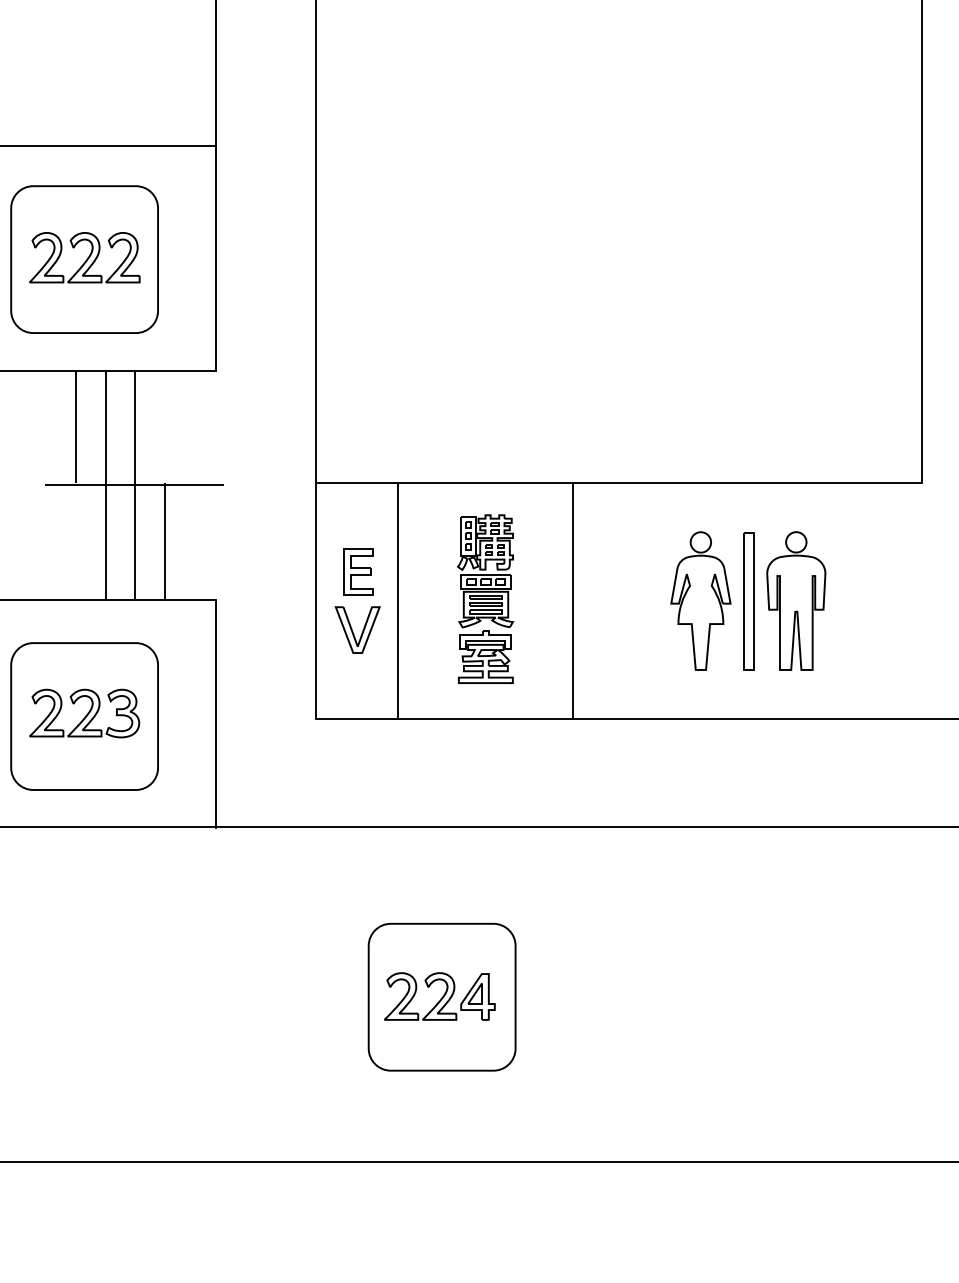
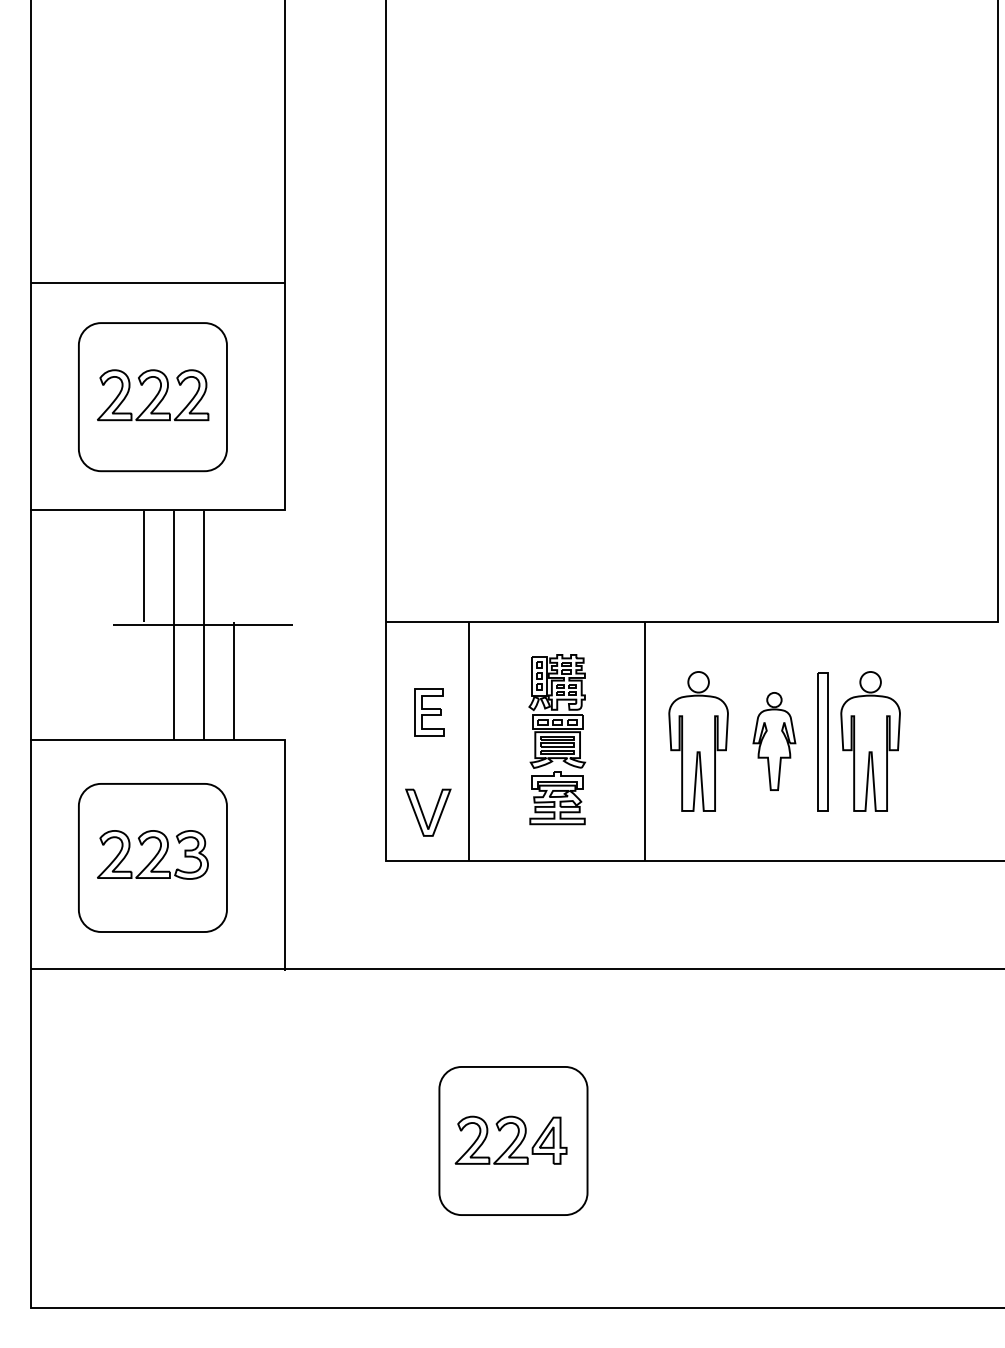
part: (625, 601) -> (698, 741), added
part: (700, 601) -> (774, 741), size x0.7
part: (357, 629) -> (428, 812), moved

